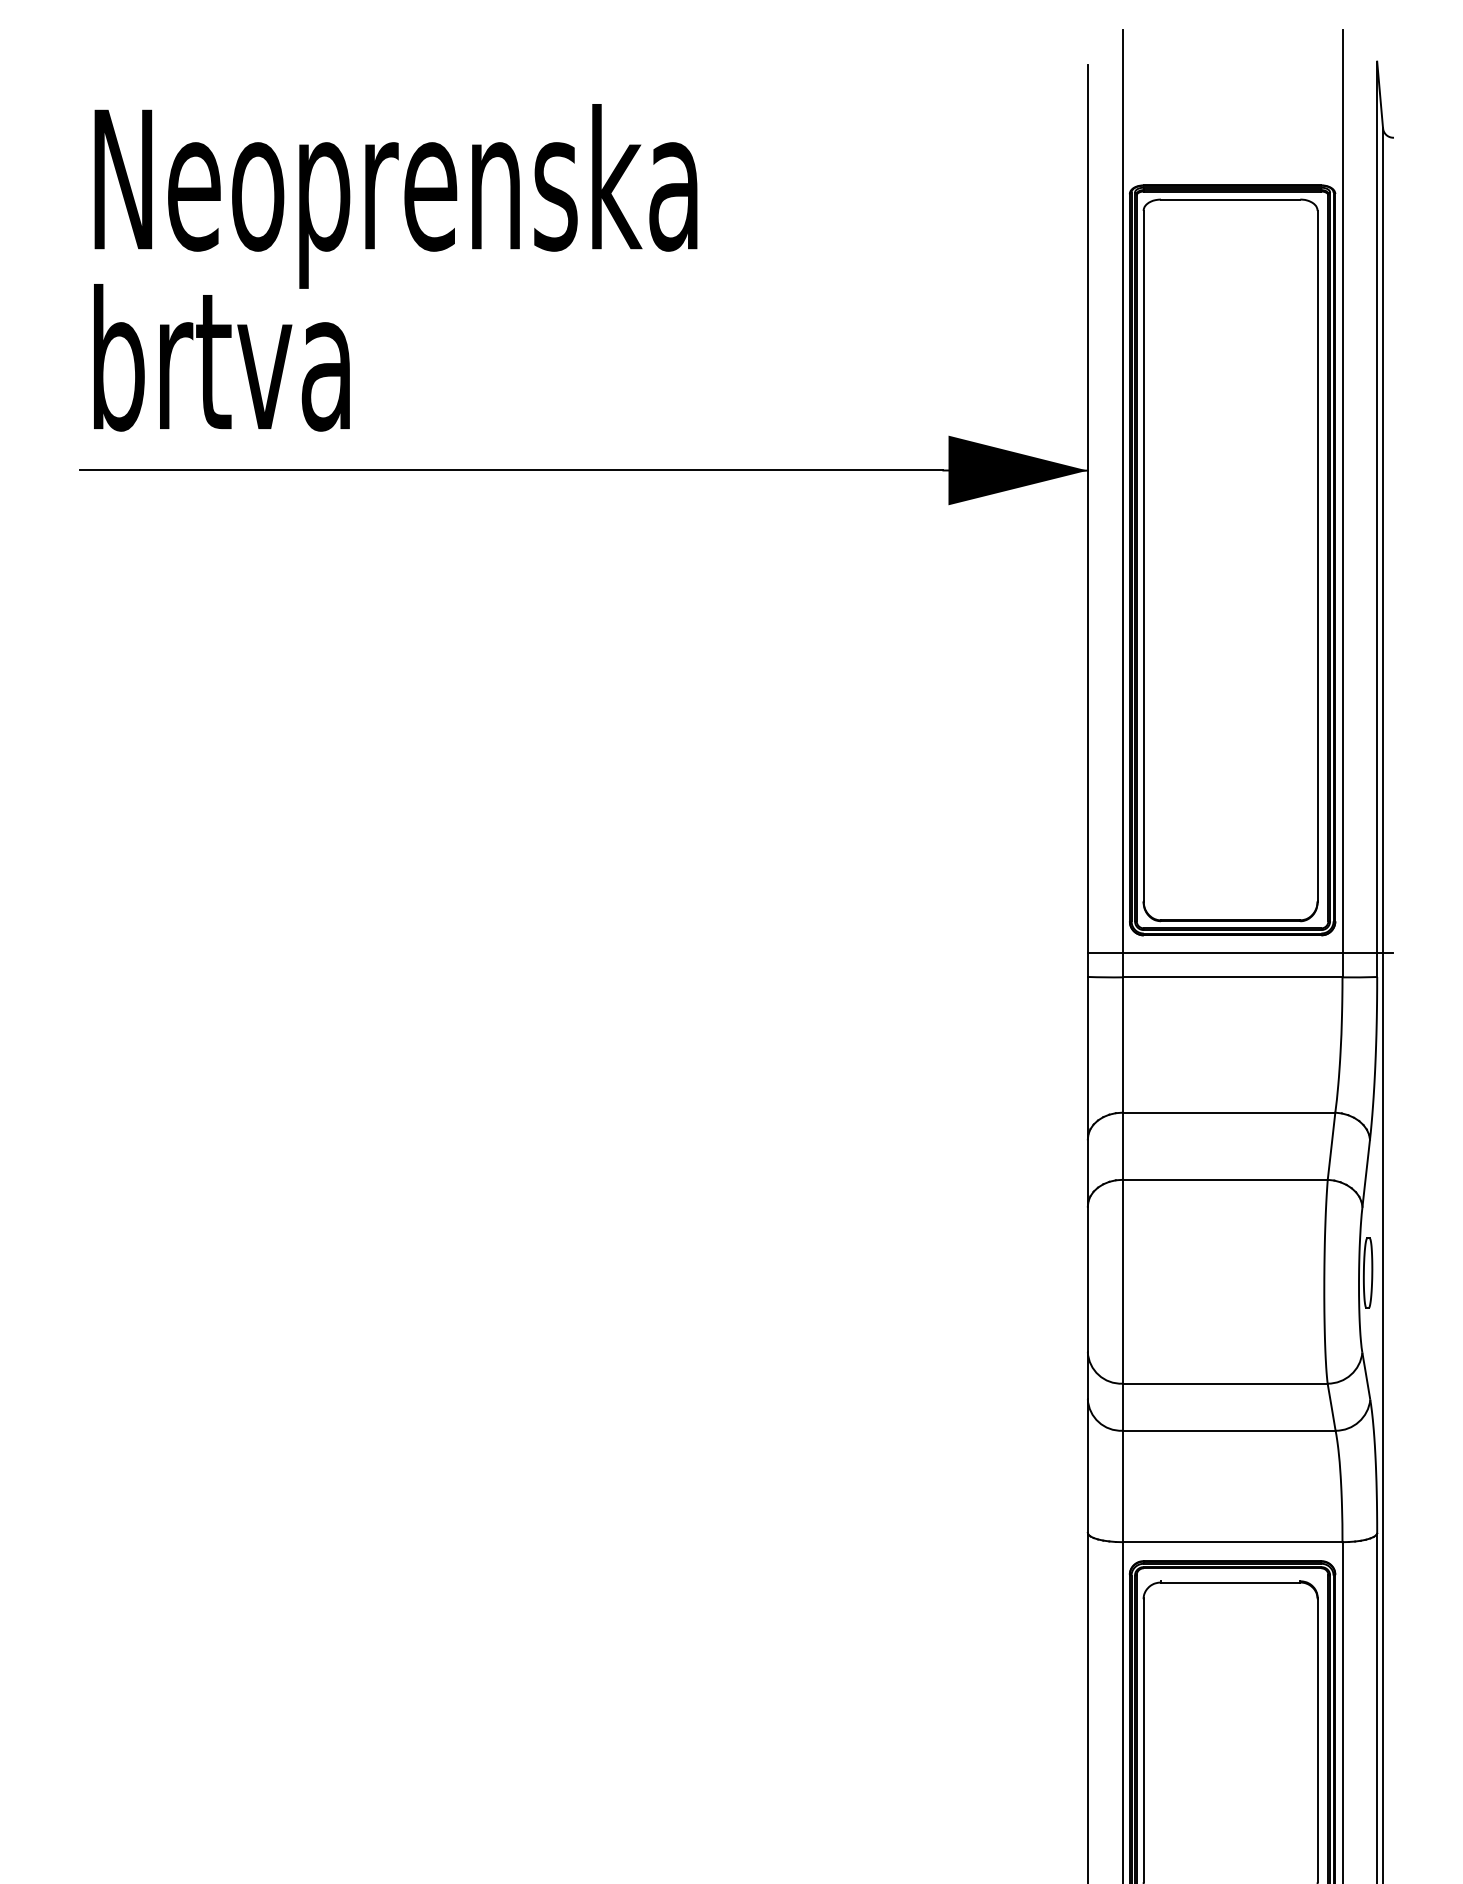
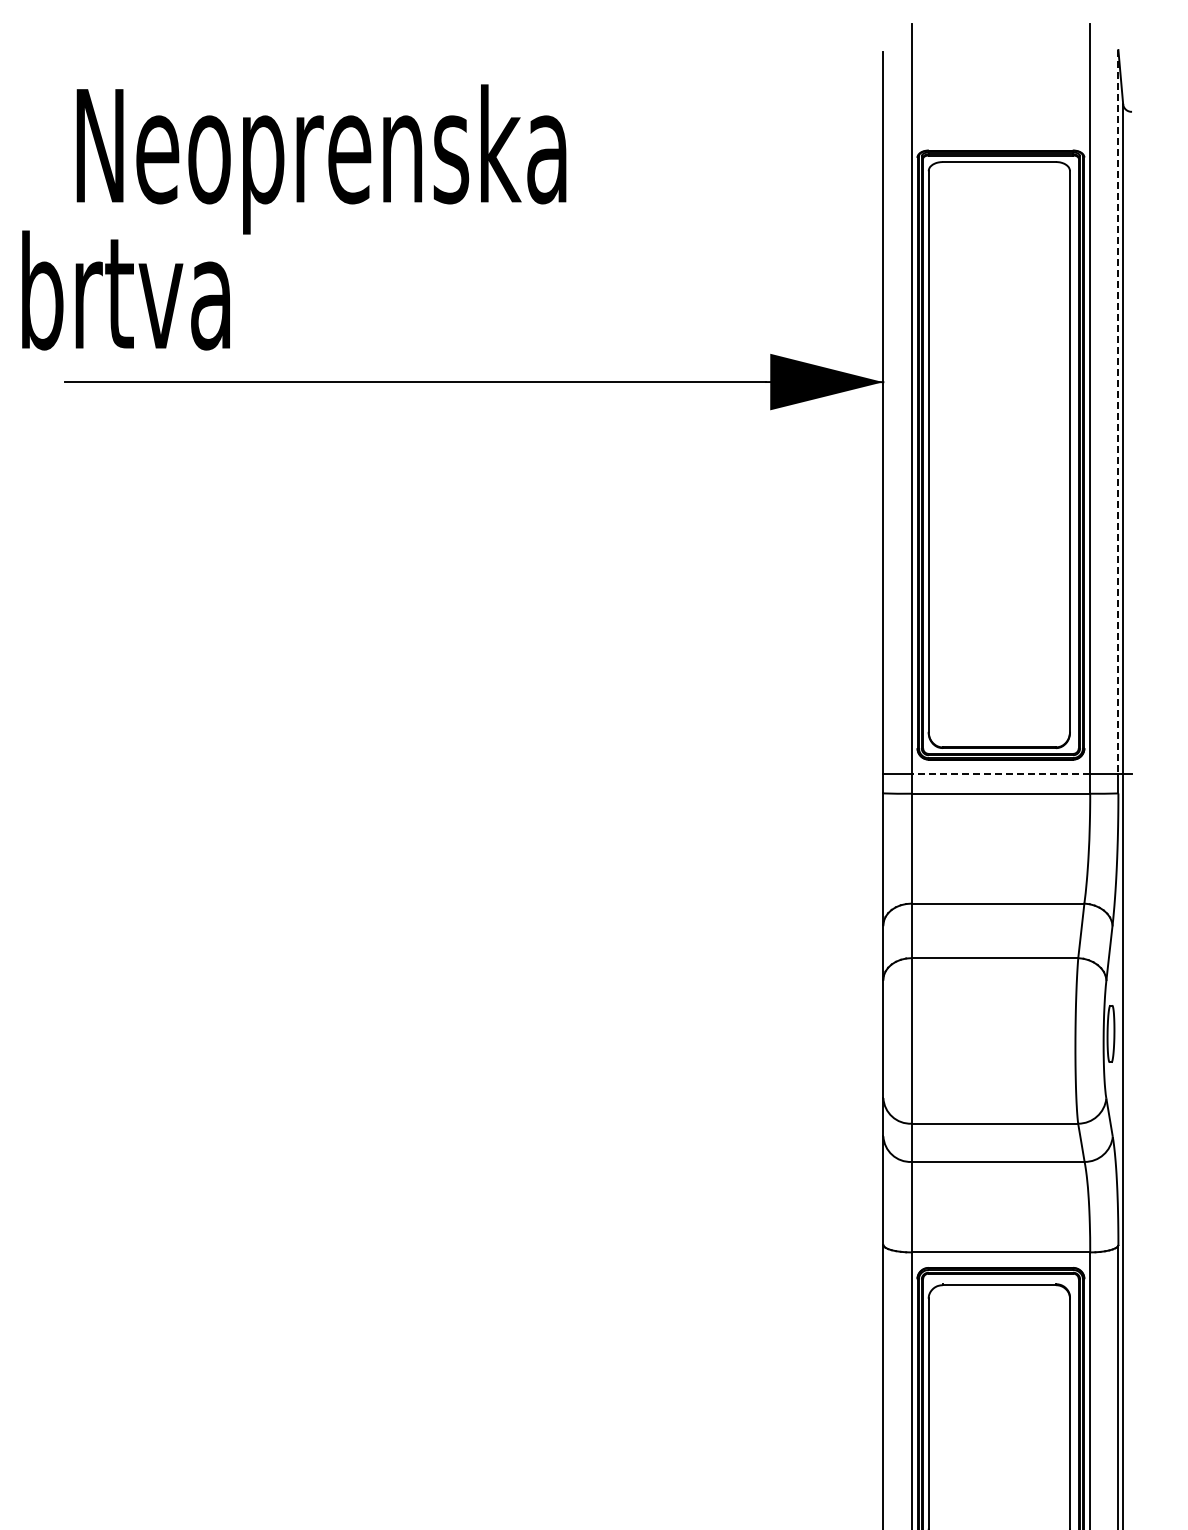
text: (221, 357) -> (125, 290), moved
line: (1377, 506) -> (1118, 411), solid -> dashed
line: (1232, 952) -> (1000, 773), solid -> dashed

